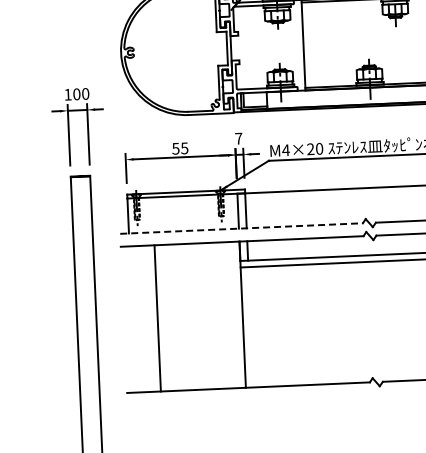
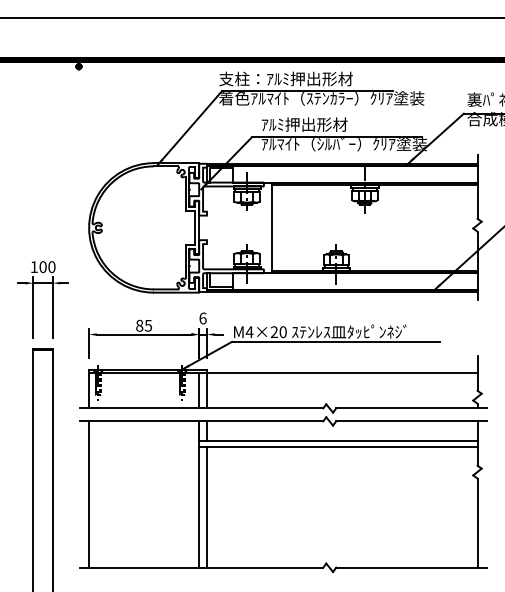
text: (238, 138) -> (202, 318), 7 -> 6
text: (175, 148) -> (139, 325), 55 -> 85
line: (242, 228) -> (202, 408), dashed -> solid
line: (158, 318) -> (89, 494), moved
line: (250, 327) -> (206, 507), added

